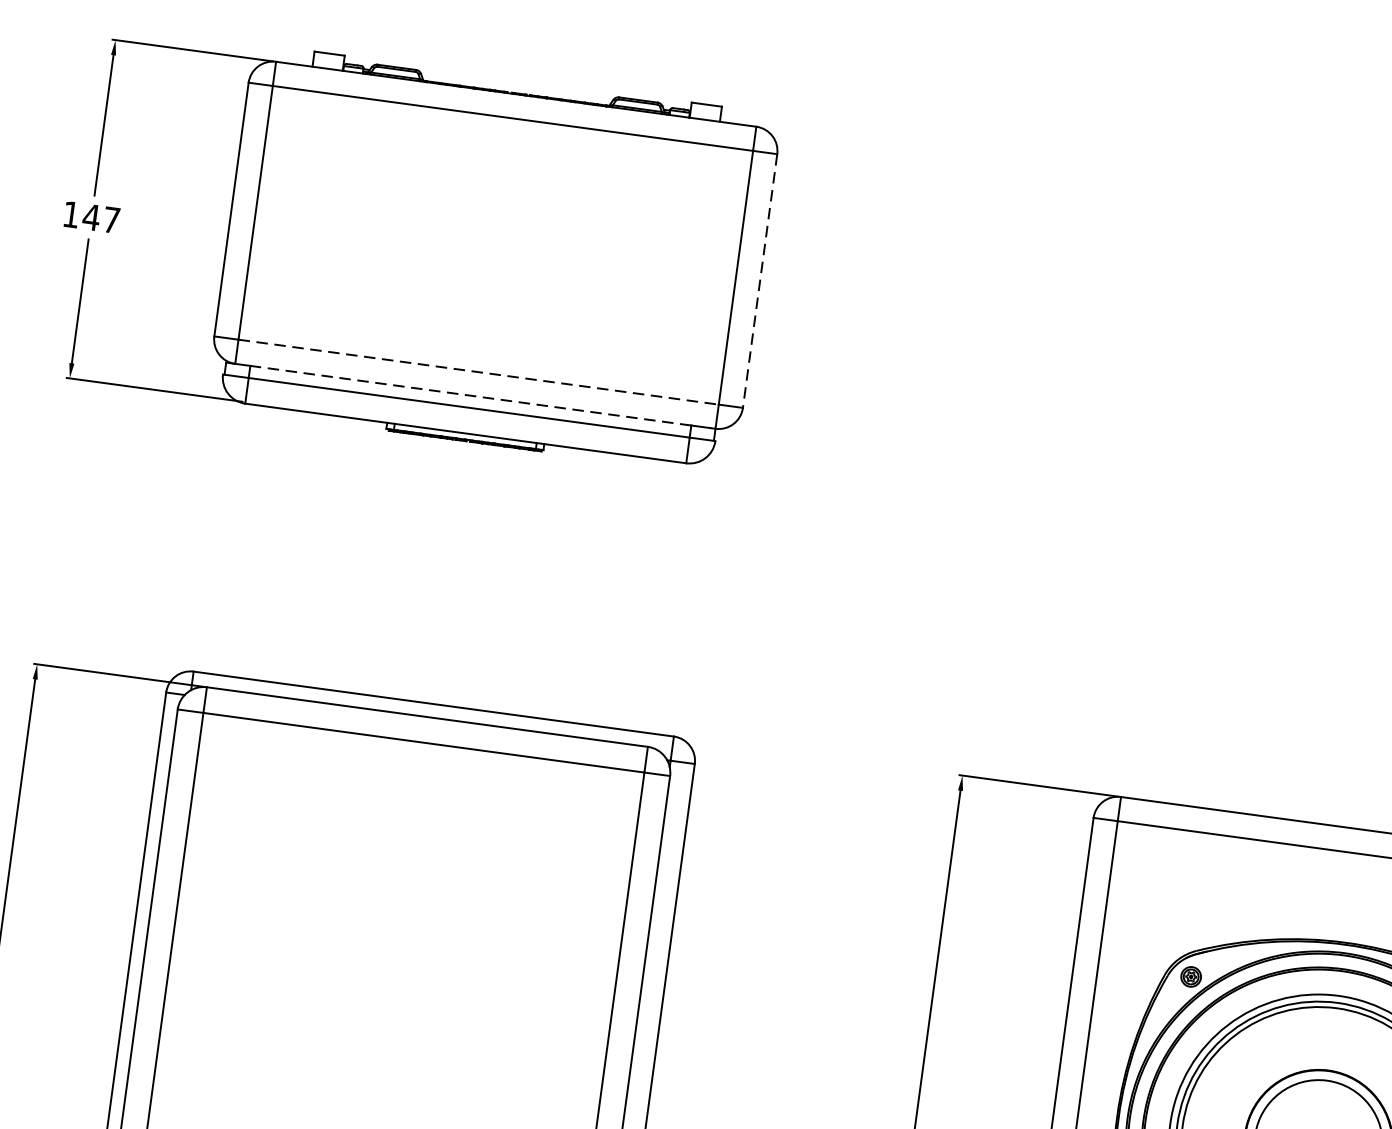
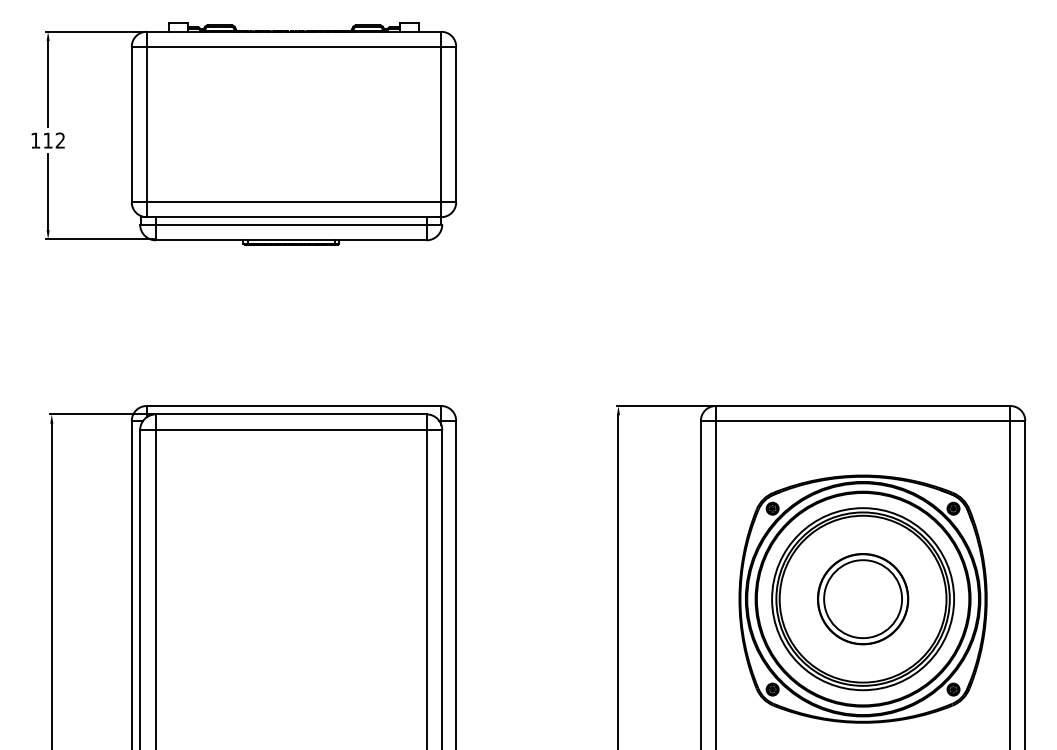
text: (100, 218) -> (53, 140), 147 -> 112
line: (760, 281) -> (456, 124), dashed -> solid
line: (479, 372) -> (294, 202), dashed -> solid
line: (469, 396) -> (290, 217), dashed -> solid

